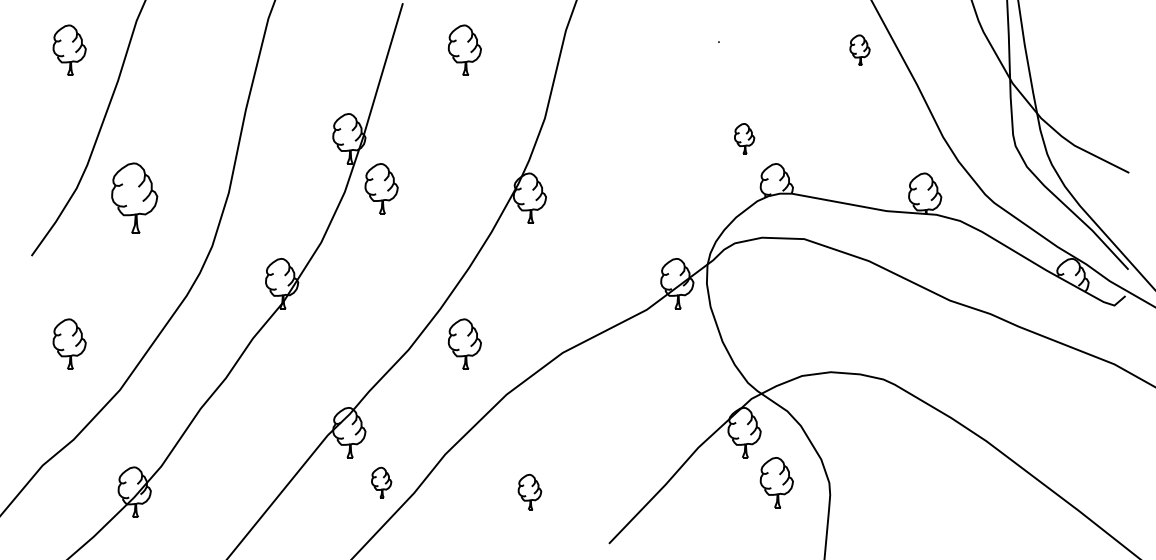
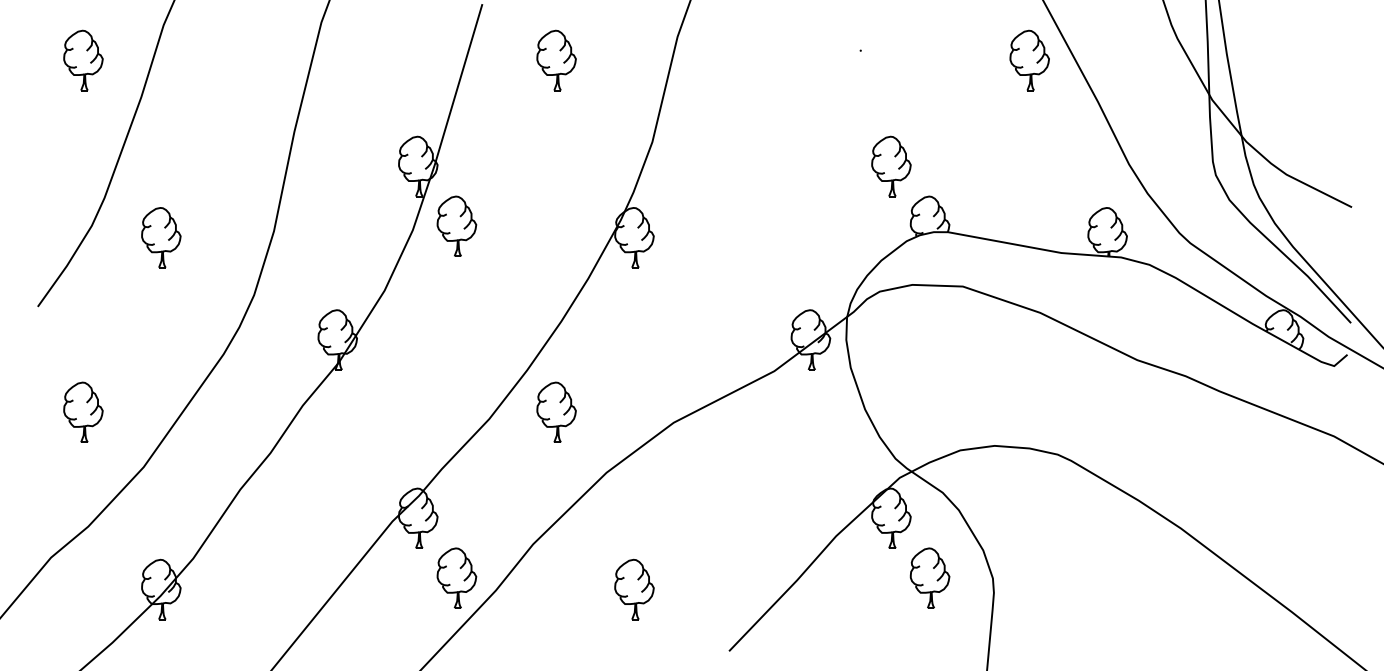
part: (859, 50) -> (1029, 60), size x1.67
part: (744, 138) -> (891, 166), size x1.67
part: (134, 198) -> (161, 237), size x0.71
part: (381, 482) -> (456, 577), size x1.67
part: (529, 492) -> (634, 589), size x1.43

